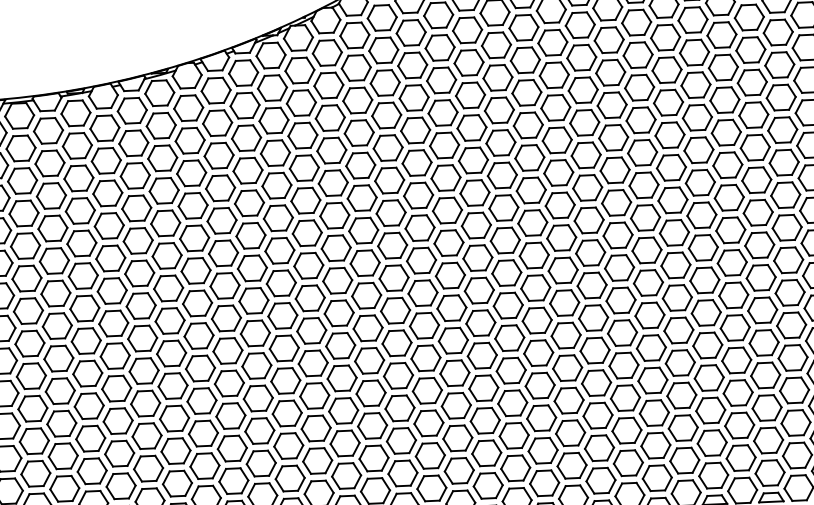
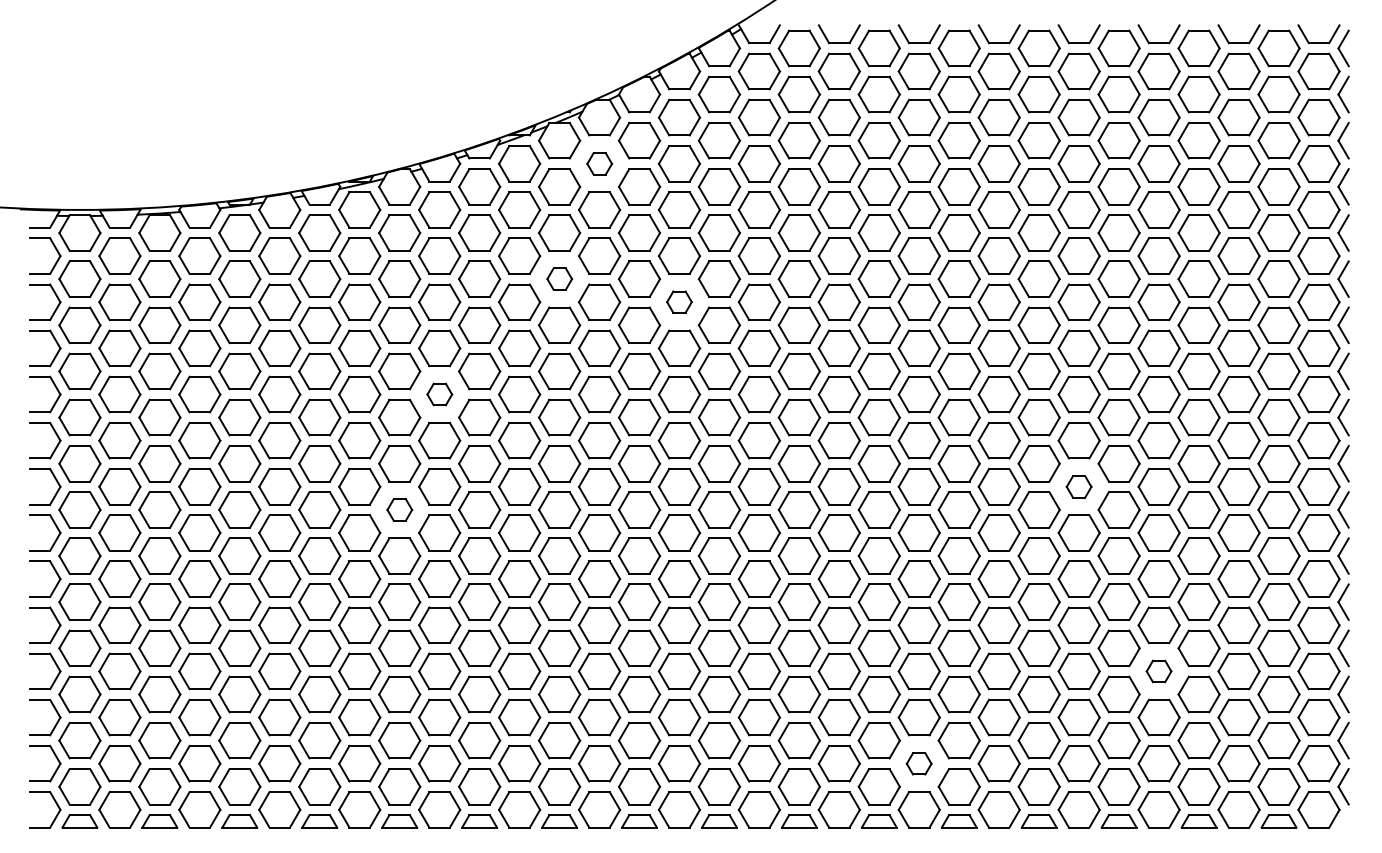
part: (327, 52) -> (599, 163), size x0.6
part: (302, 135) -> (559, 278), size x0.6
part: (388, 147) -> (679, 301), size x0.6
part: (221, 220) -> (439, 394), size x0.6
part: (675, 265) -> (1078, 486), size x0.6
part: (197, 303) -> (399, 509), size x0.6
part: (737, 393) -> (1158, 671), size x0.6
part: (571, 465) -> (918, 763), size x0.6

